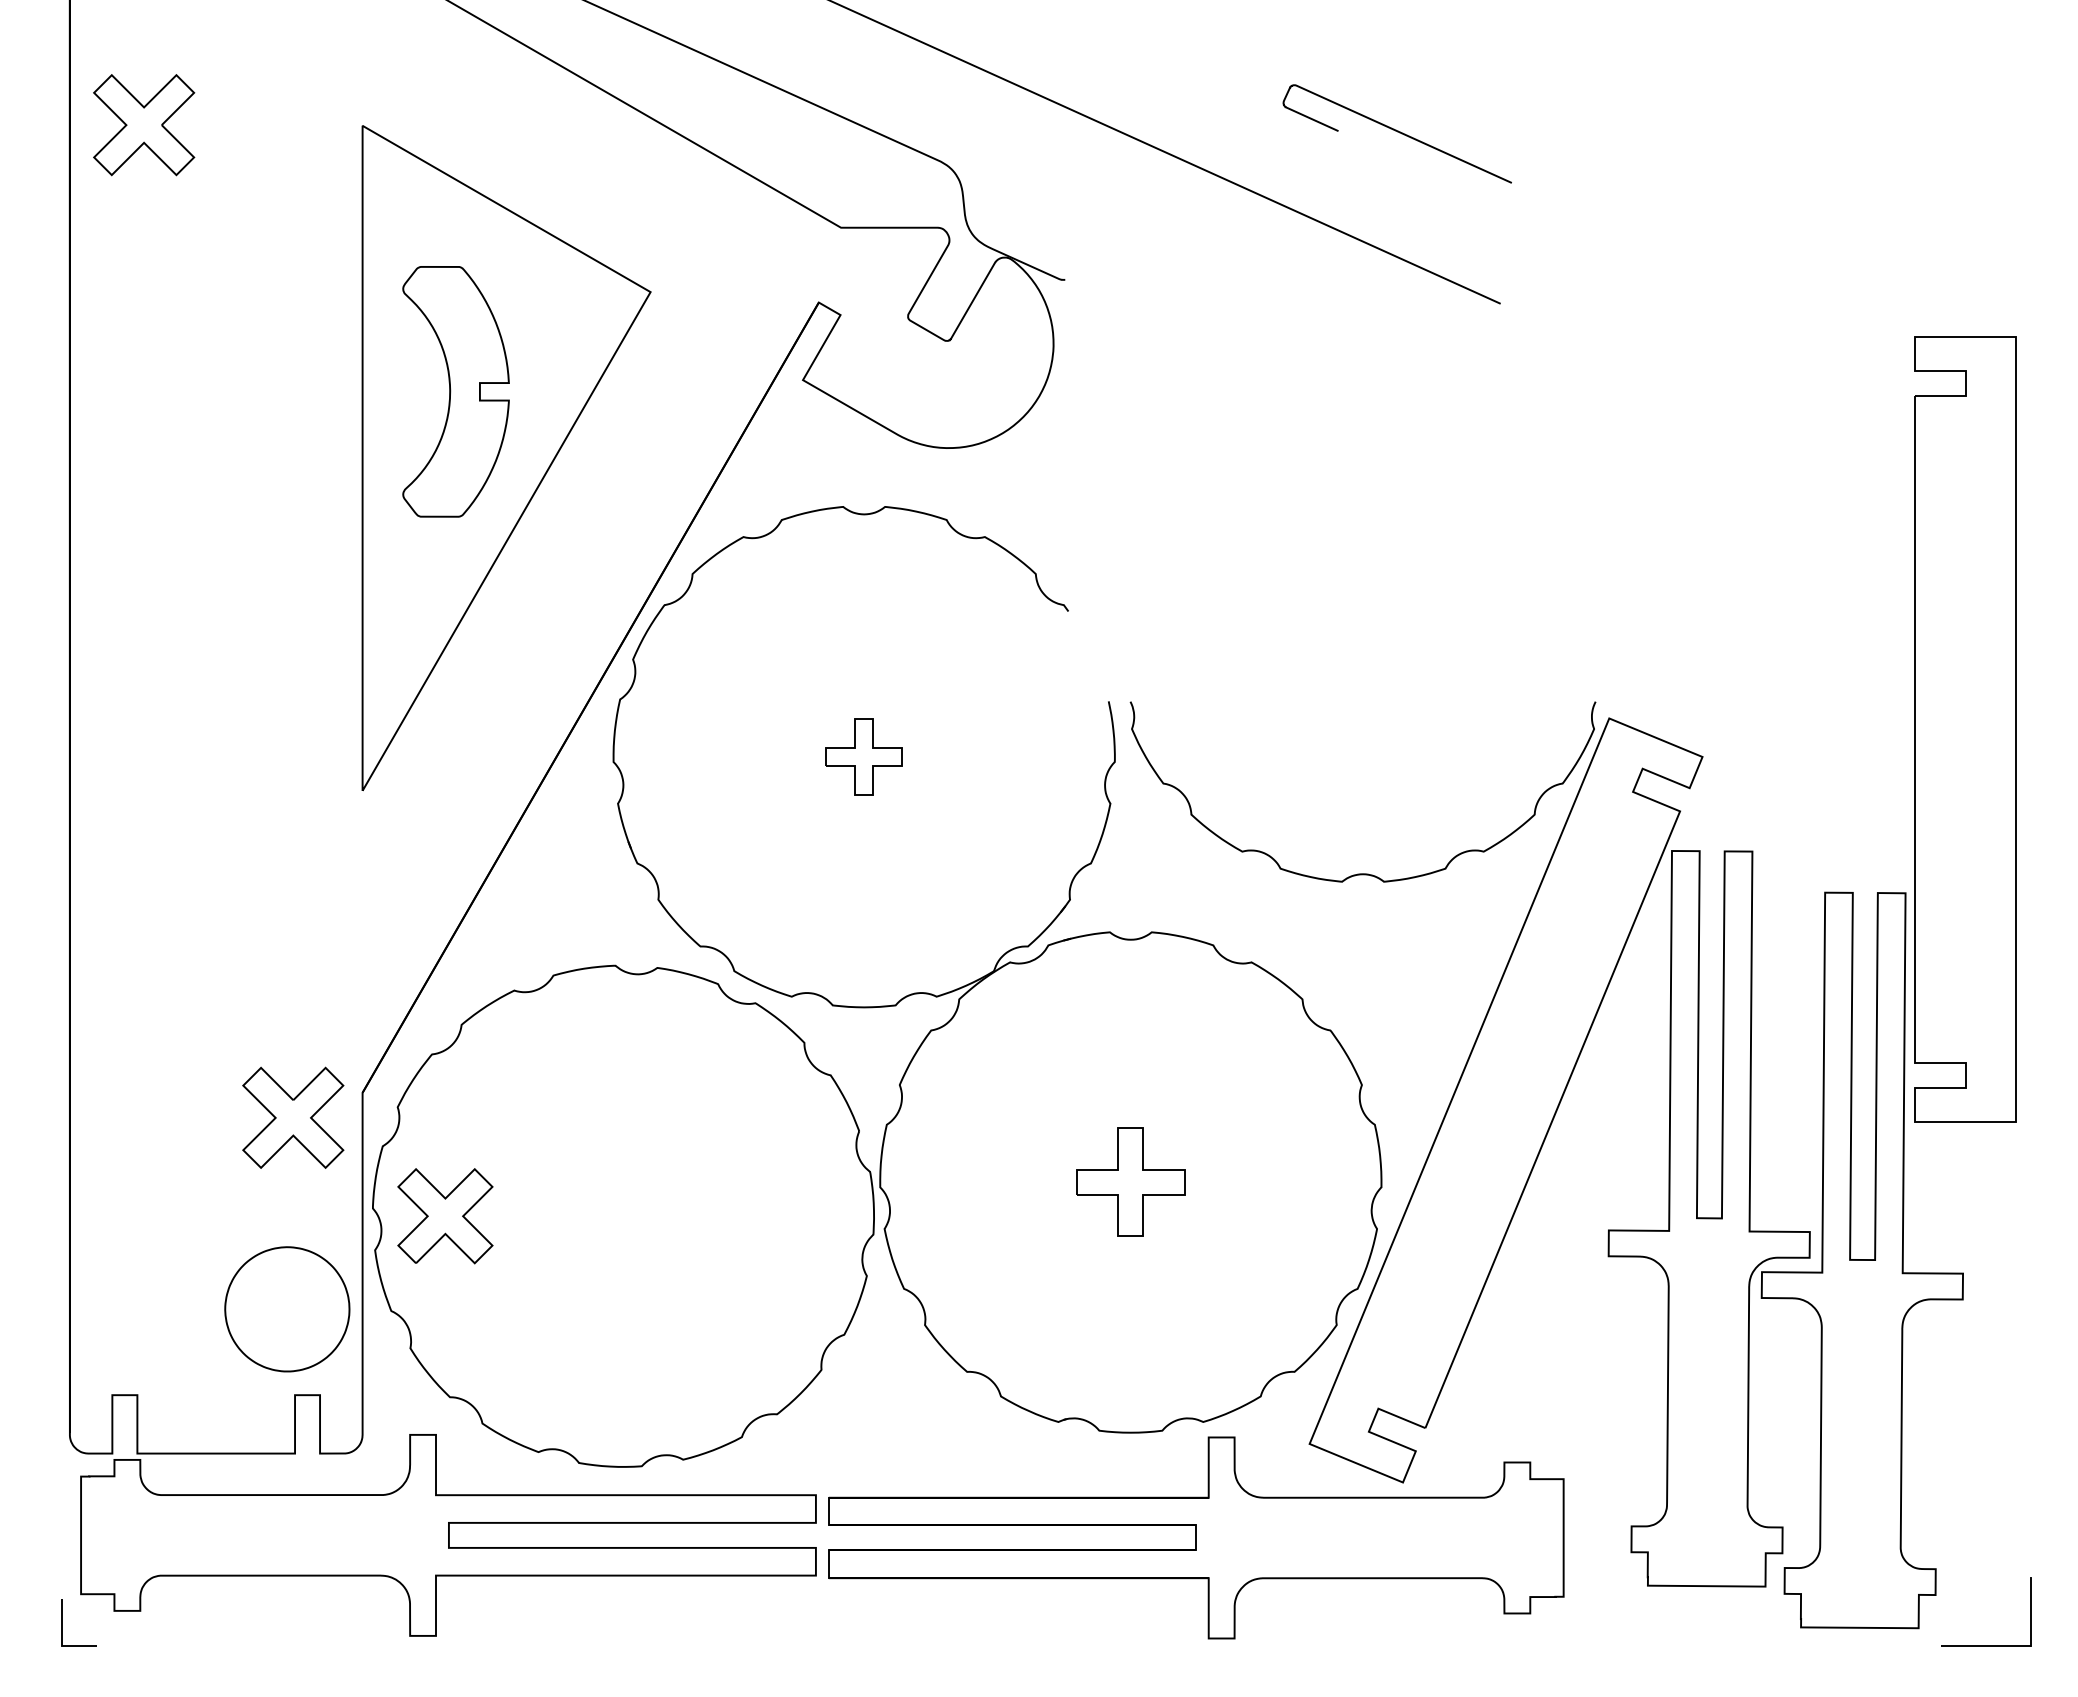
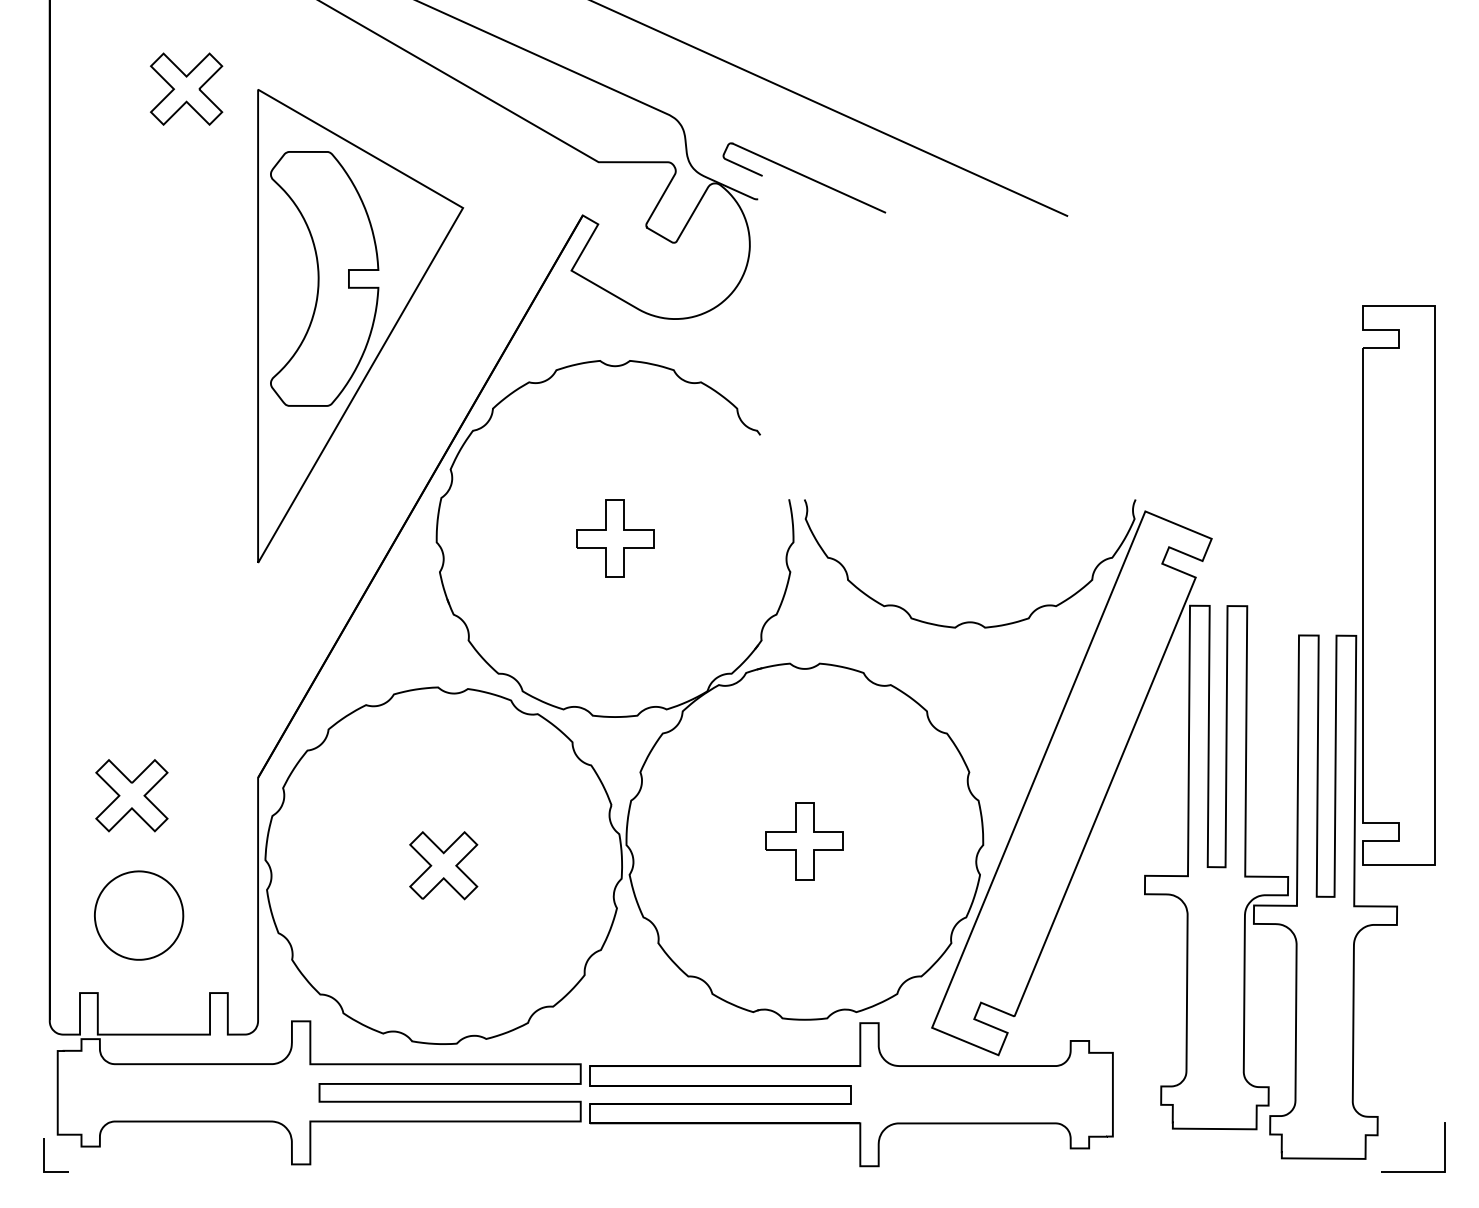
part: (144, 125) -> (186, 89), moved
curve: (1397, 132) -> (804, 176), moved
part: (455, 391) -> (324, 278), size x1.43
part: (1965, 729) -> (1398, 585), moved
part: (863, 756) -> (614, 538), size x1.43
part: (293, 1117) -> (132, 795), moved
part: (445, 1216) -> (443, 865), moved
part: (287, 1309) -> (139, 915), moved

